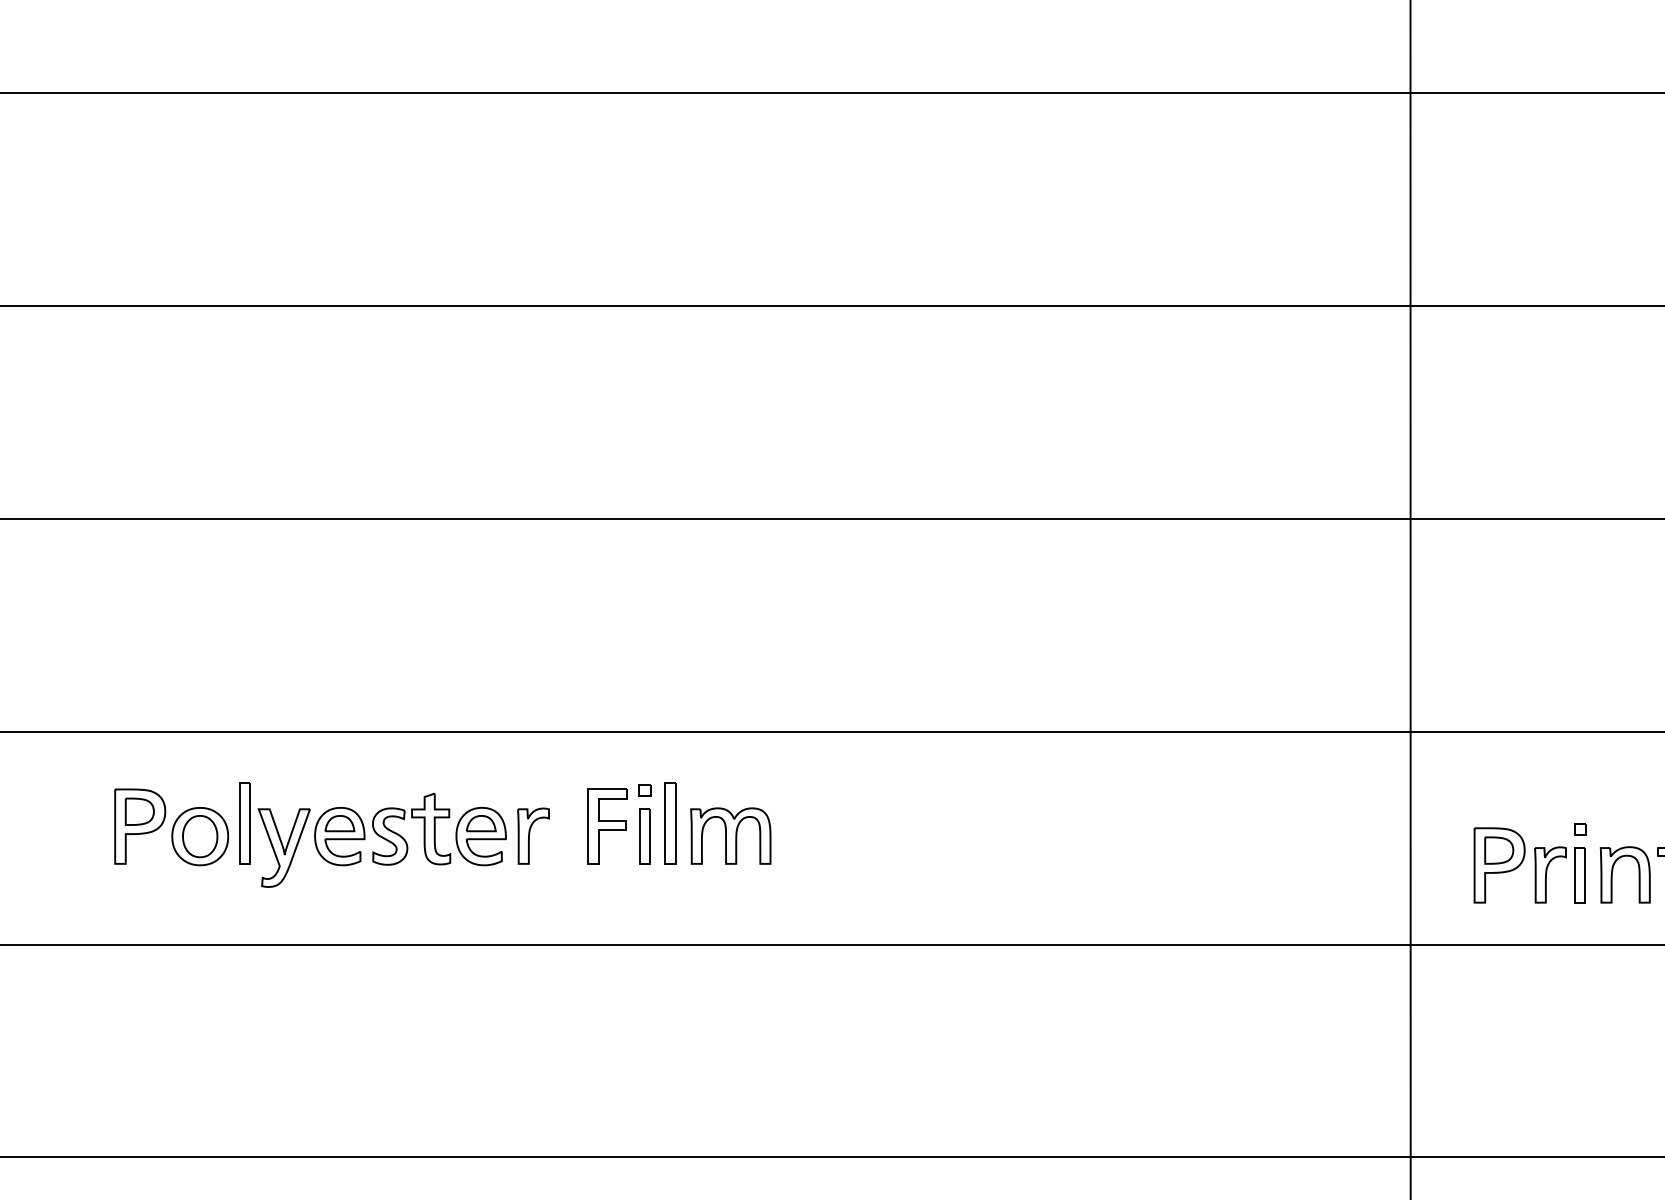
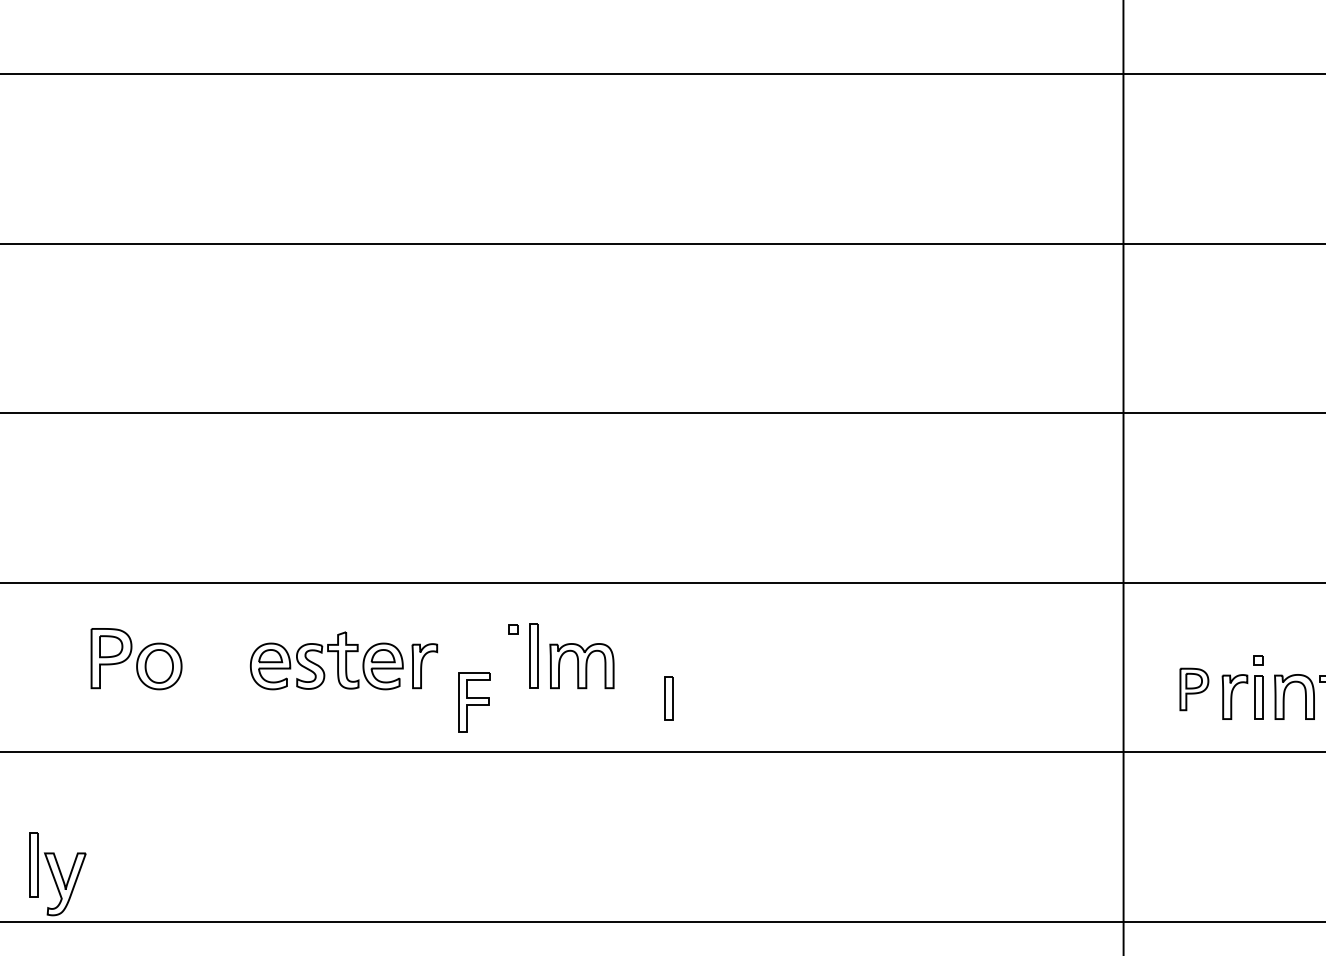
part: (607, 826) -> (474, 702), moved
part: (274, 834) -> (57, 873), moved
part: (644, 836) -> (668, 698), moved
part: (1499, 865) -> (1194, 689), size x0.7

